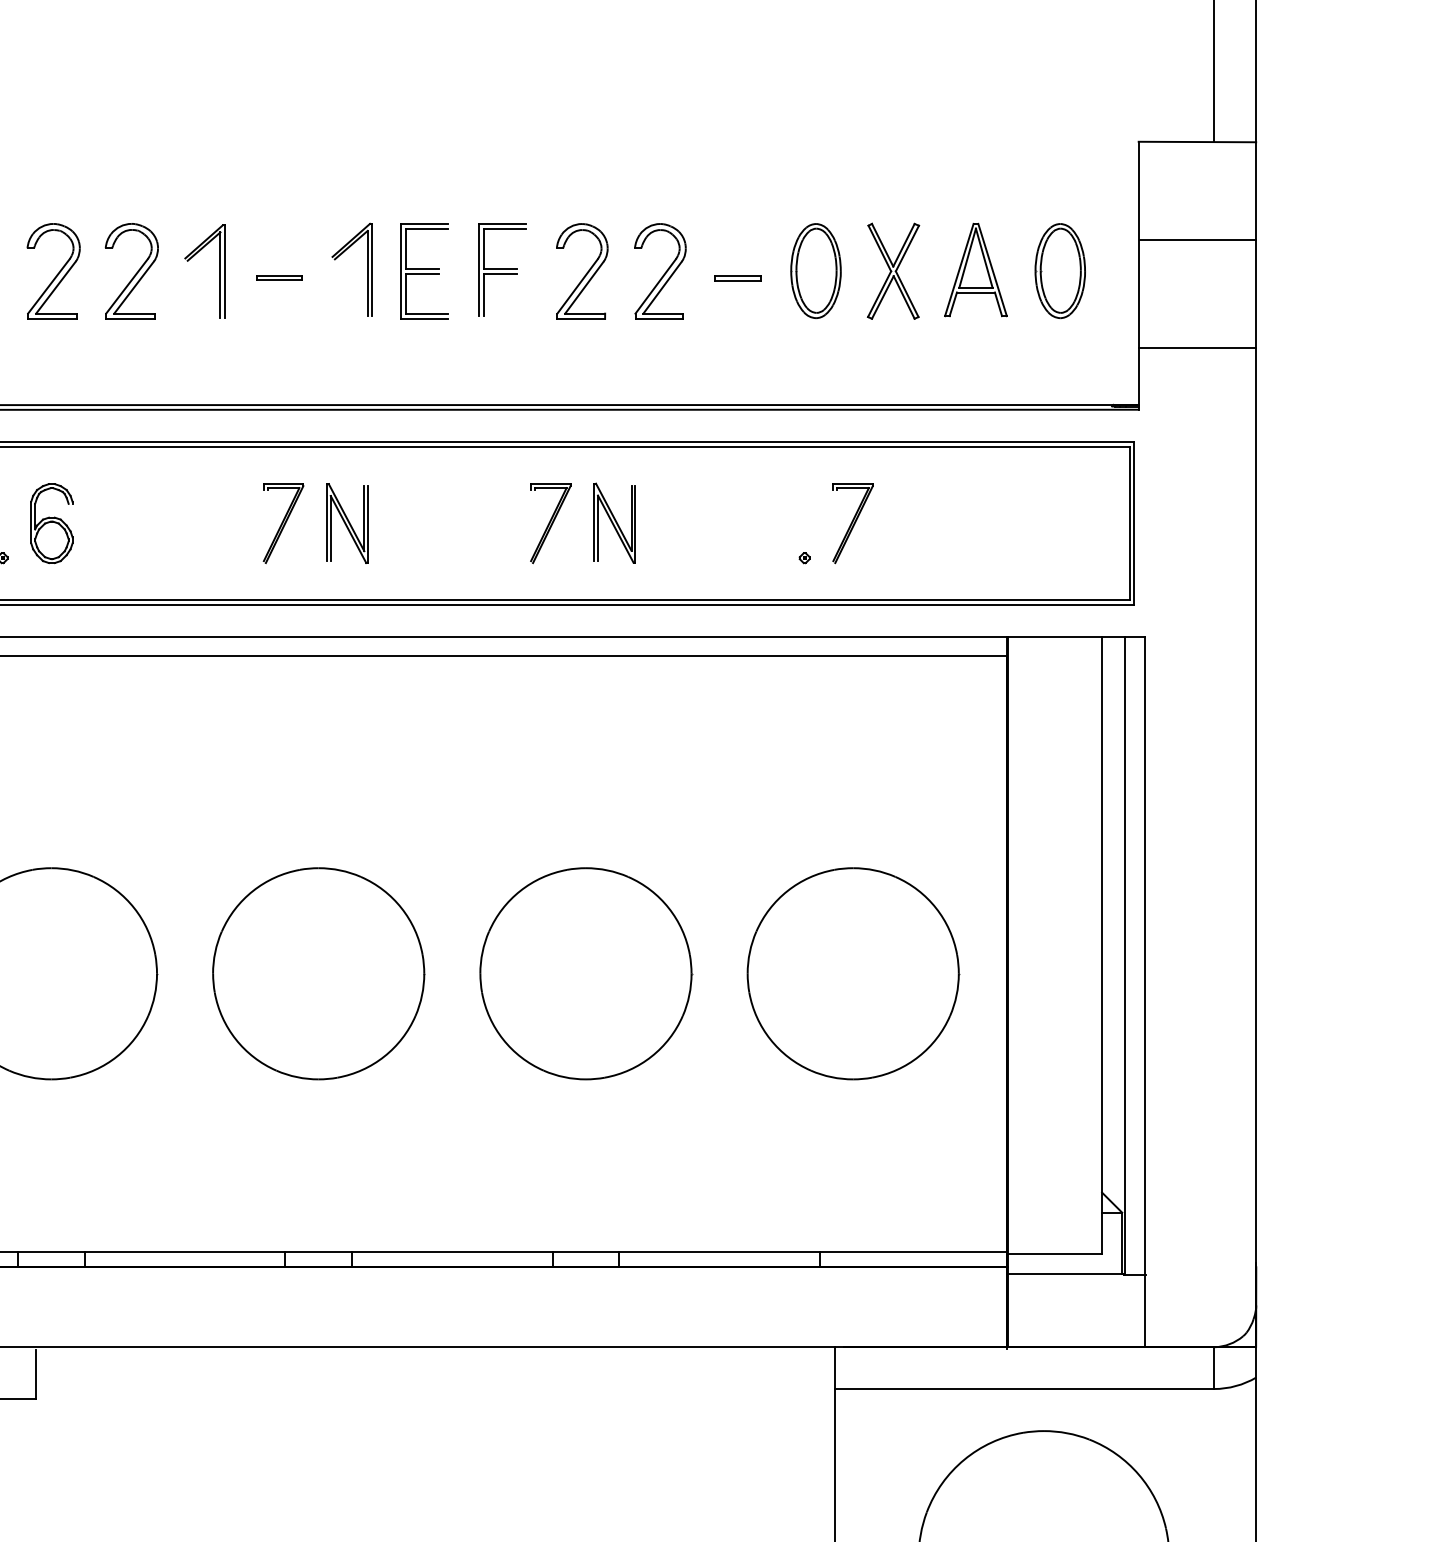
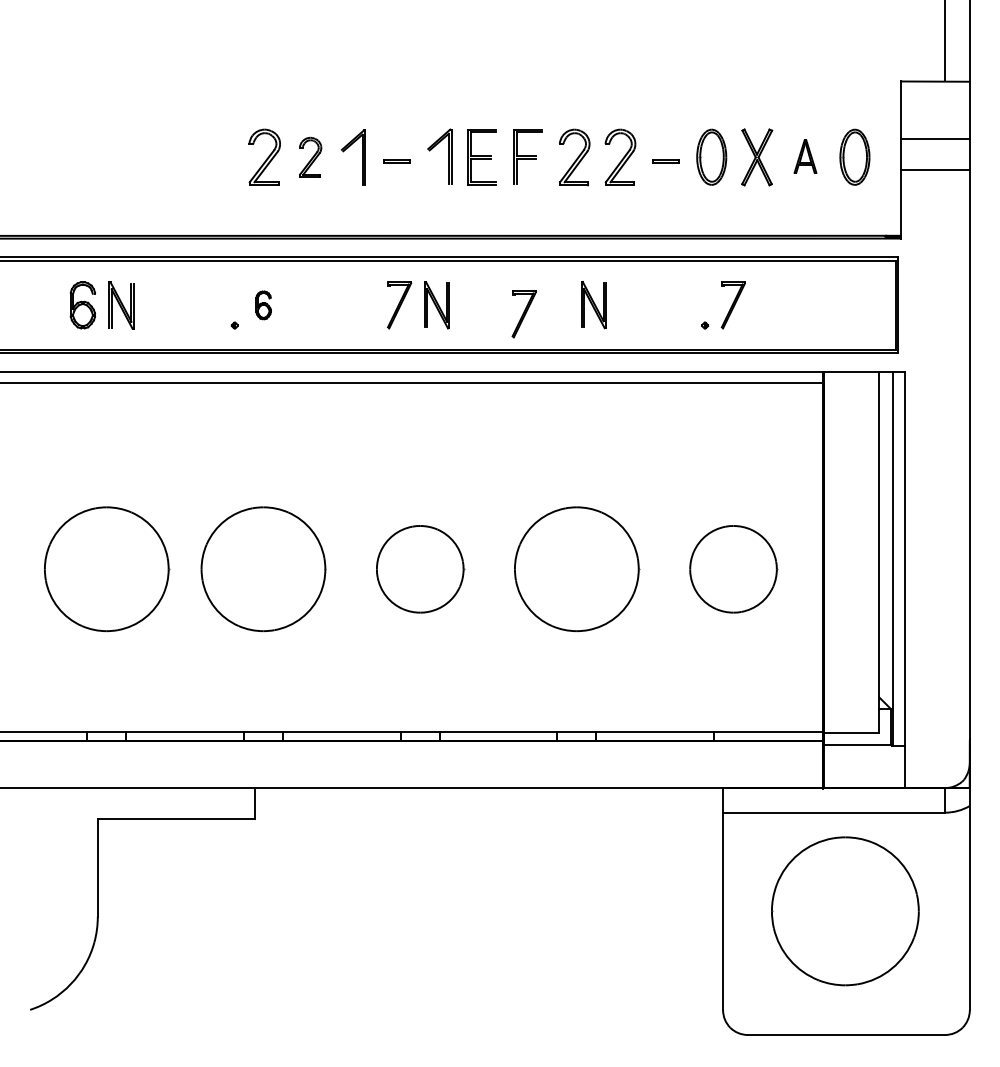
part: (131, 269) -> (310, 156), size x0.7
part: (975, 269) -> (805, 156), size x0.6
line: (1196, 348) -> (934, 169), moved
part: (51, 523) -> (263, 305), size x0.6
part: (549, 523) -> (523, 314), moved
part: (319, 974) -> (420, 569), size x0.7
part: (853, 974) -> (733, 569), size x0.7

